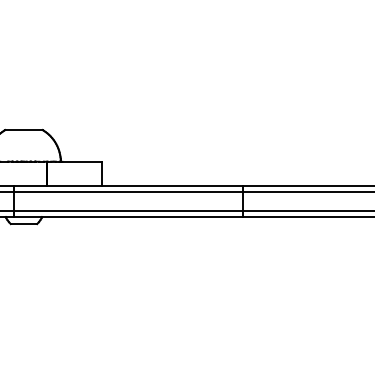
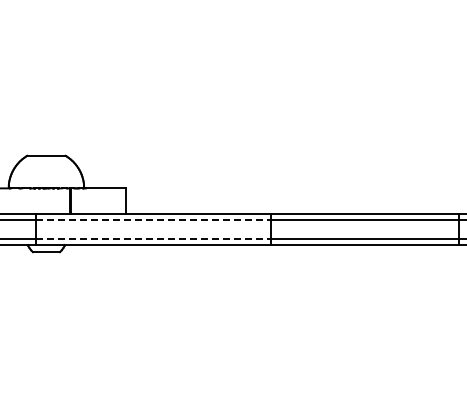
line: (128, 192) -> (153, 219), solid -> dashed
line: (128, 210) -> (153, 238), solid -> dashed

